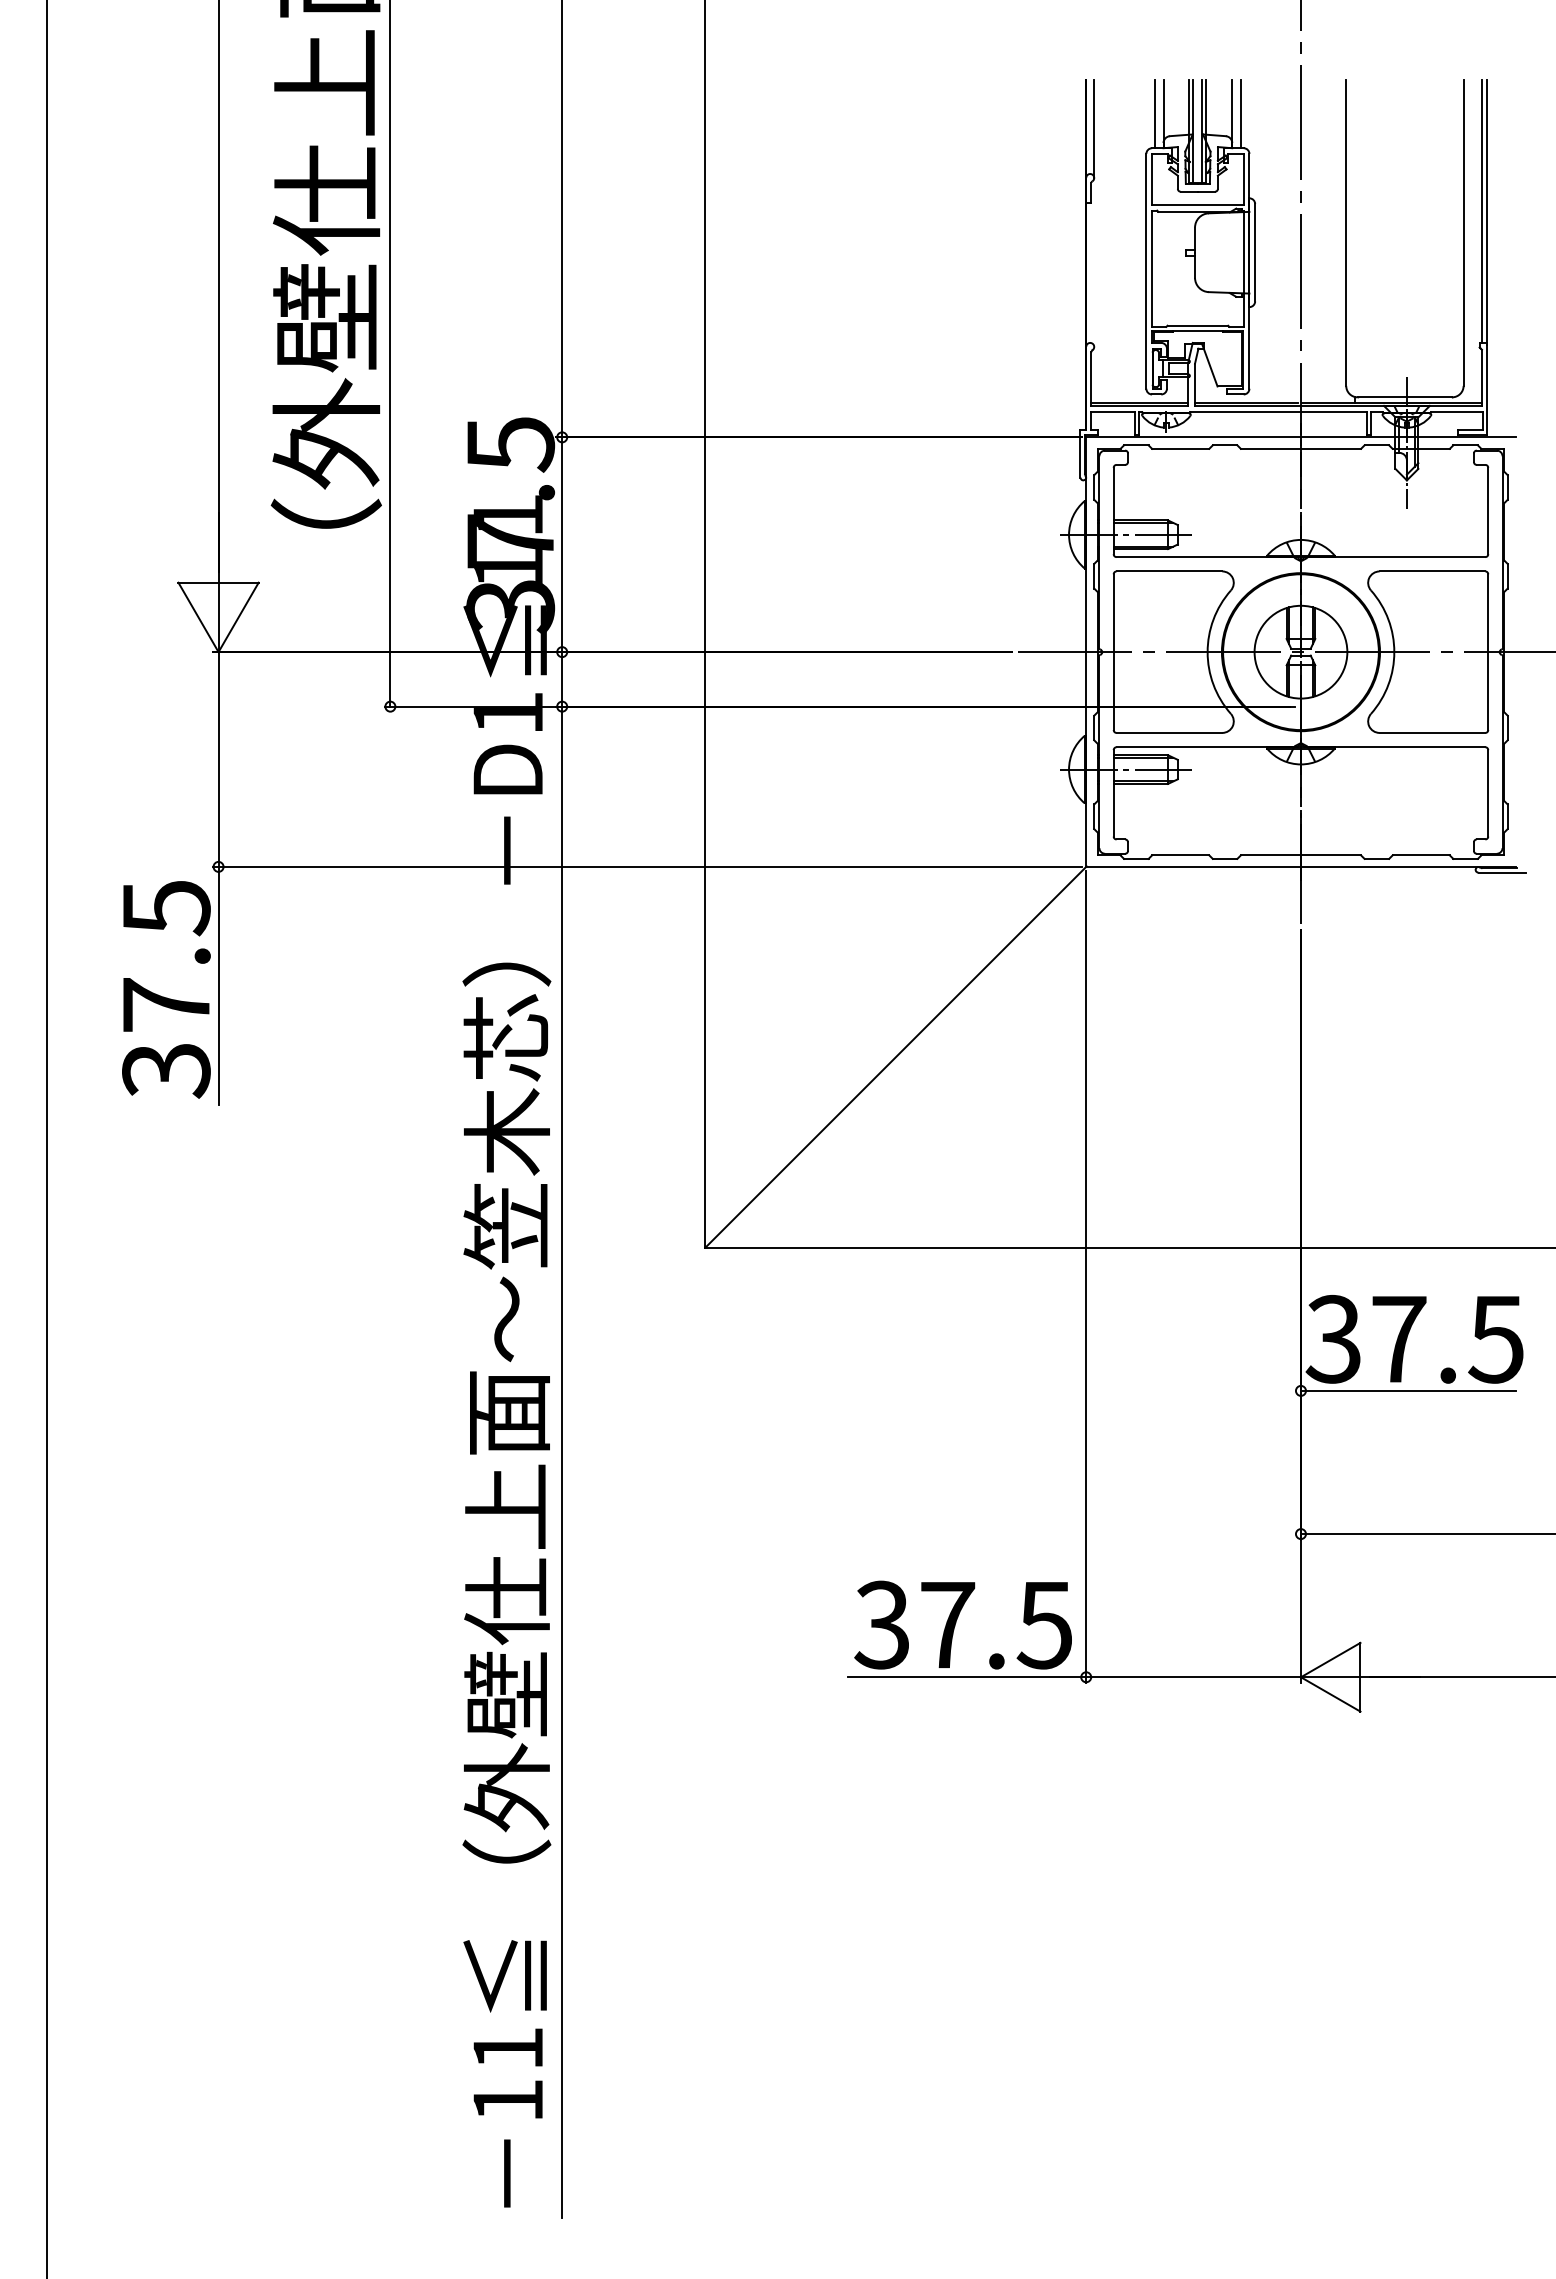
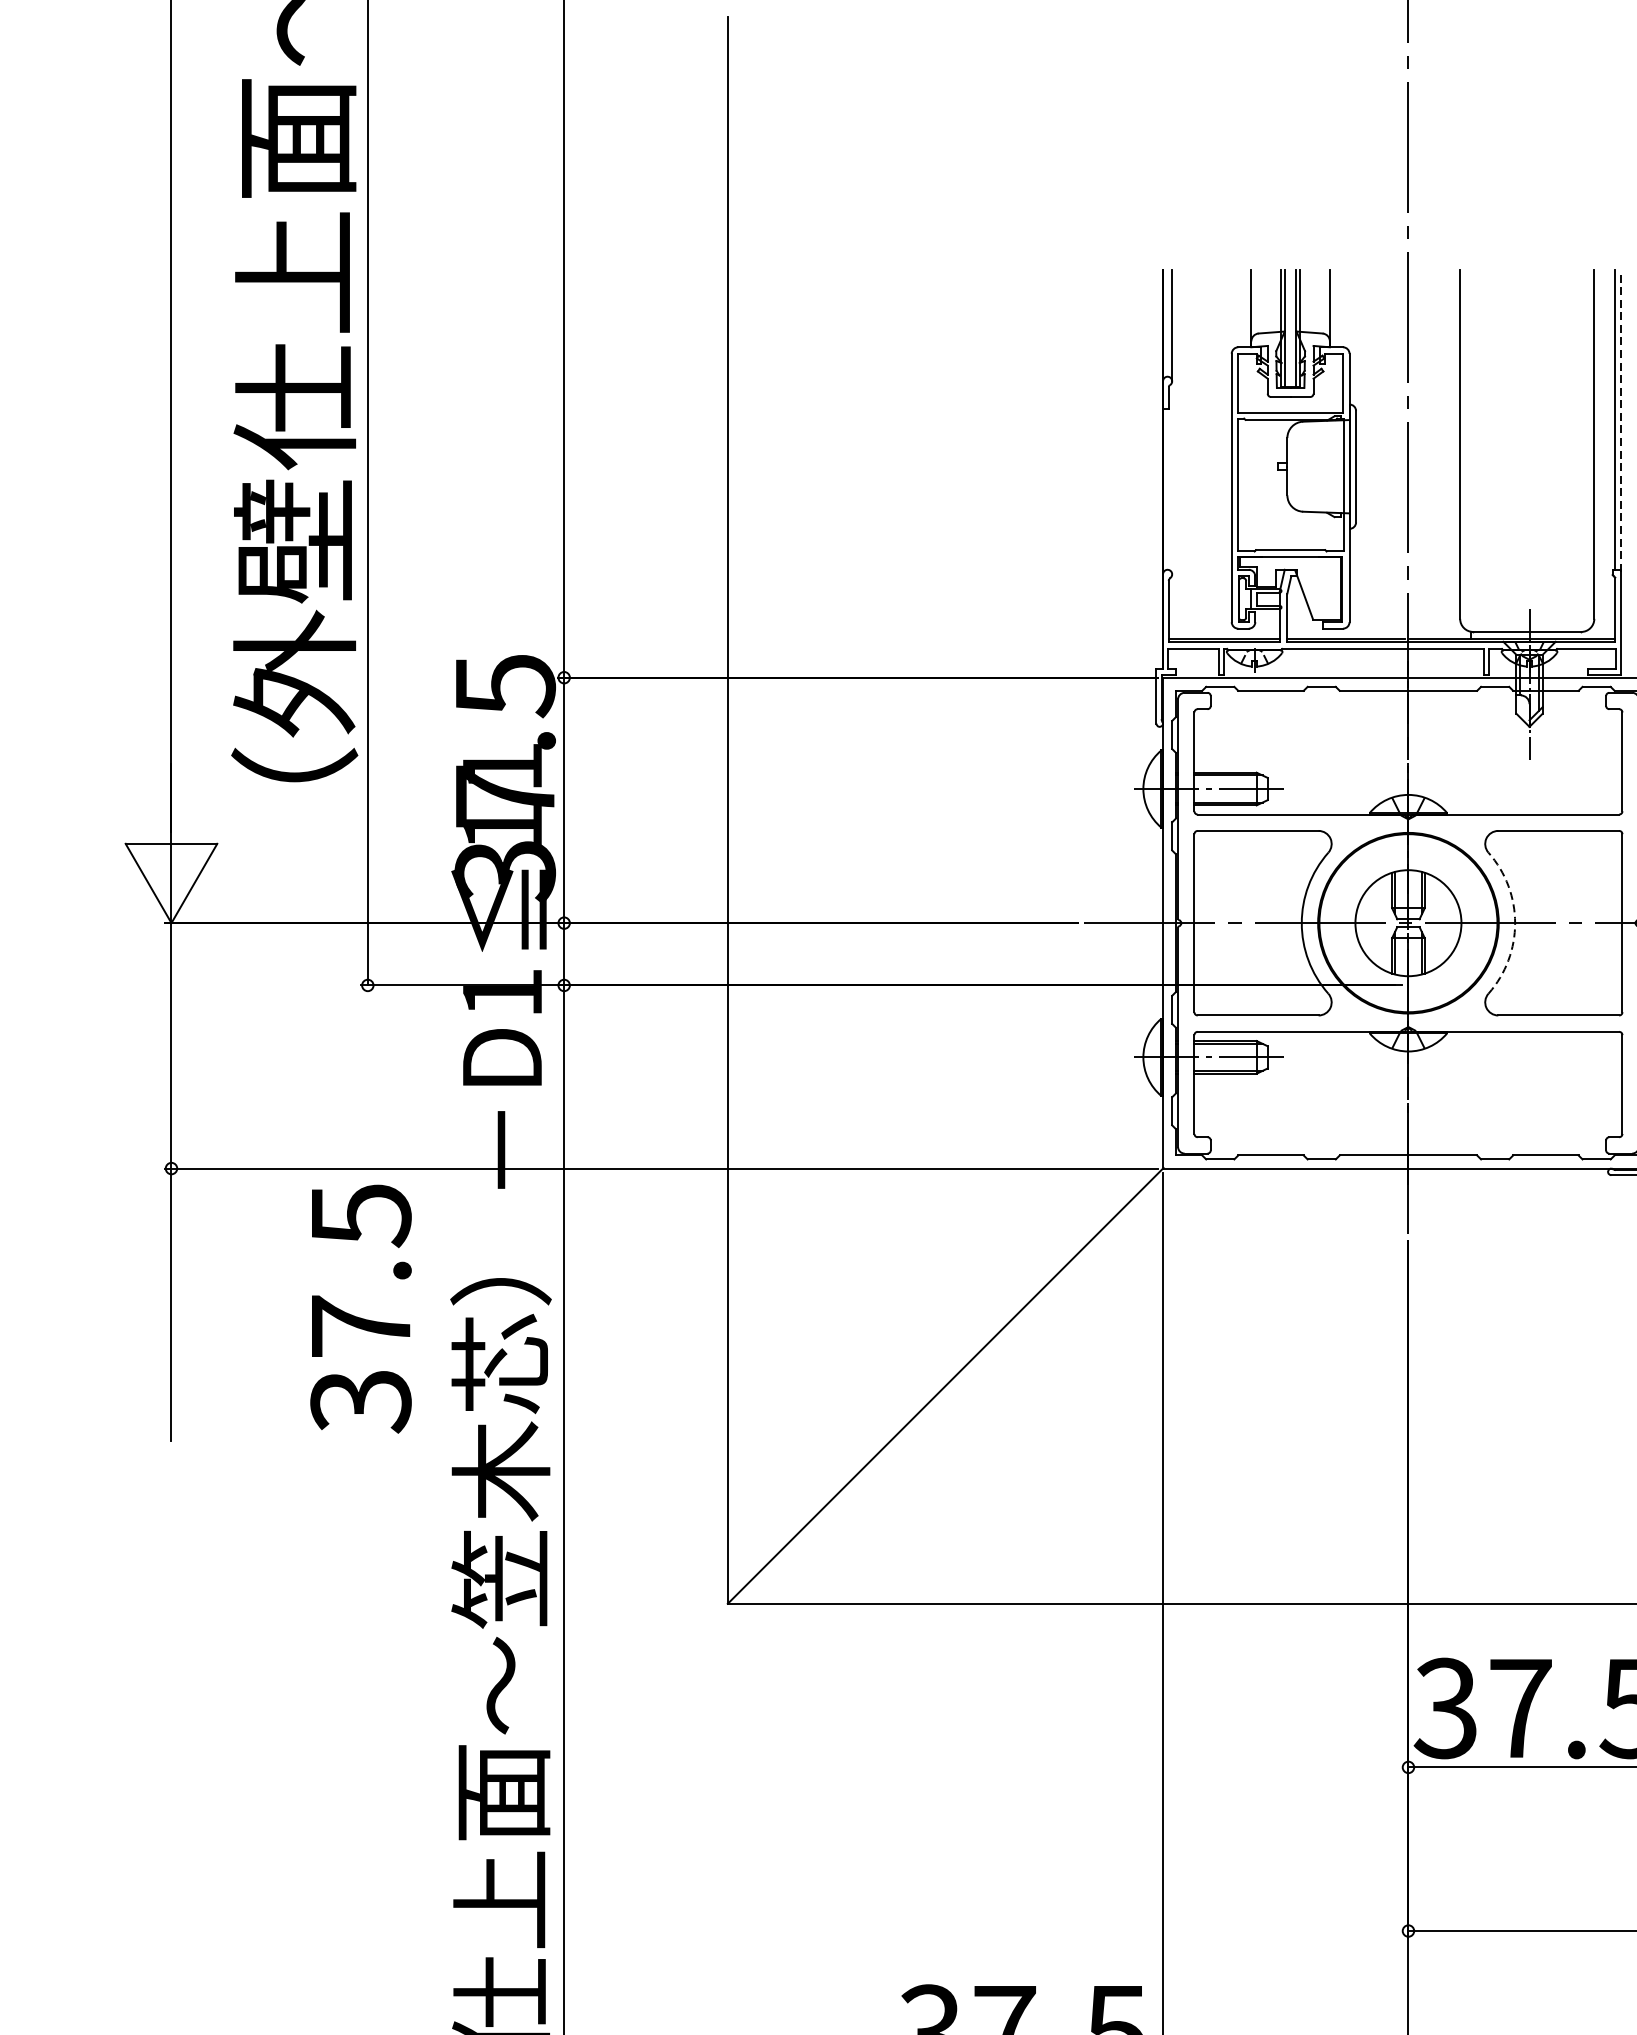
line: (1154, 114) -> (1241, 308), removed
line: (1240, 114) -> (1339, 308), removed
line: (1487, 211) -> (1621, 419), solid -> dashed
arc: (1394, 652) -> (1515, 923), solid -> dashed
text: (166, 989) -> (361, 1308), moved

